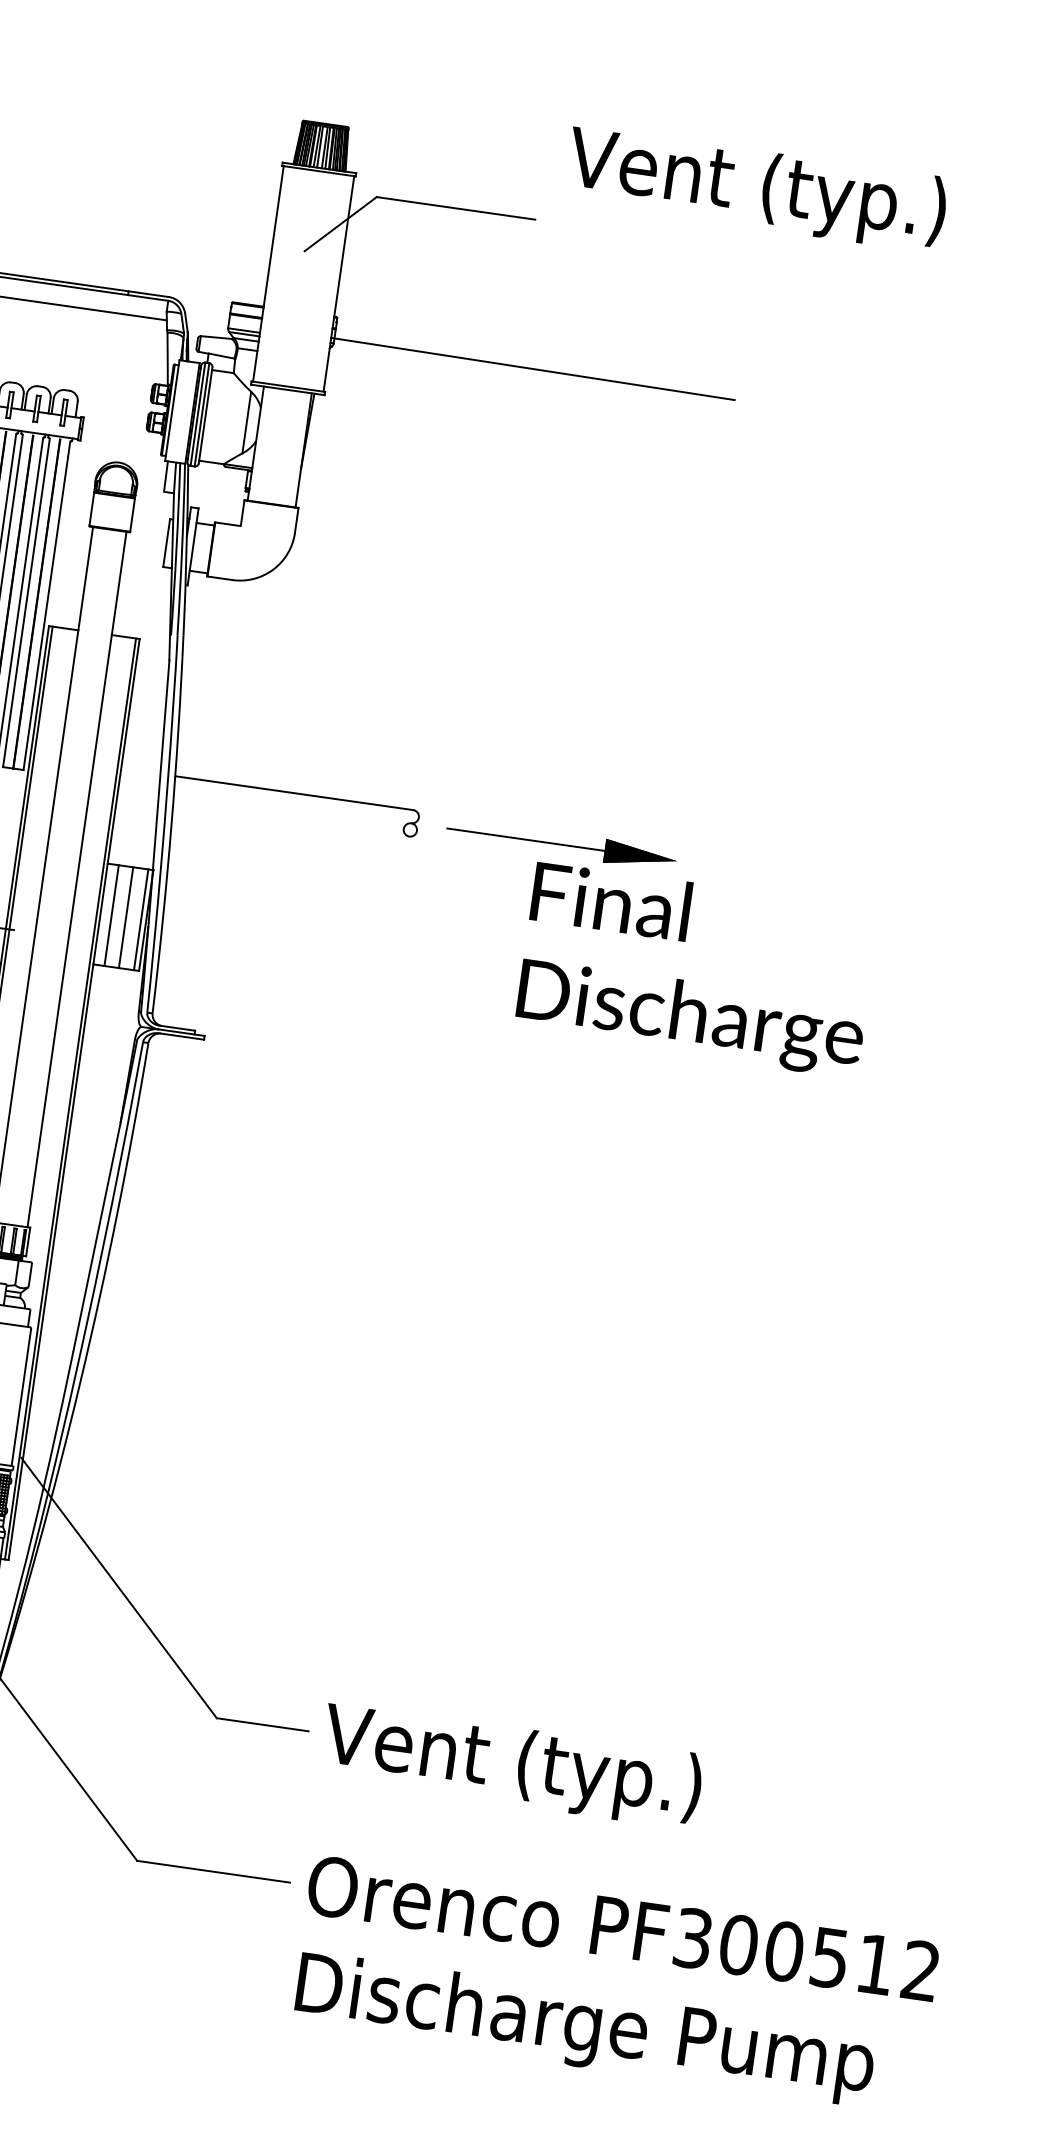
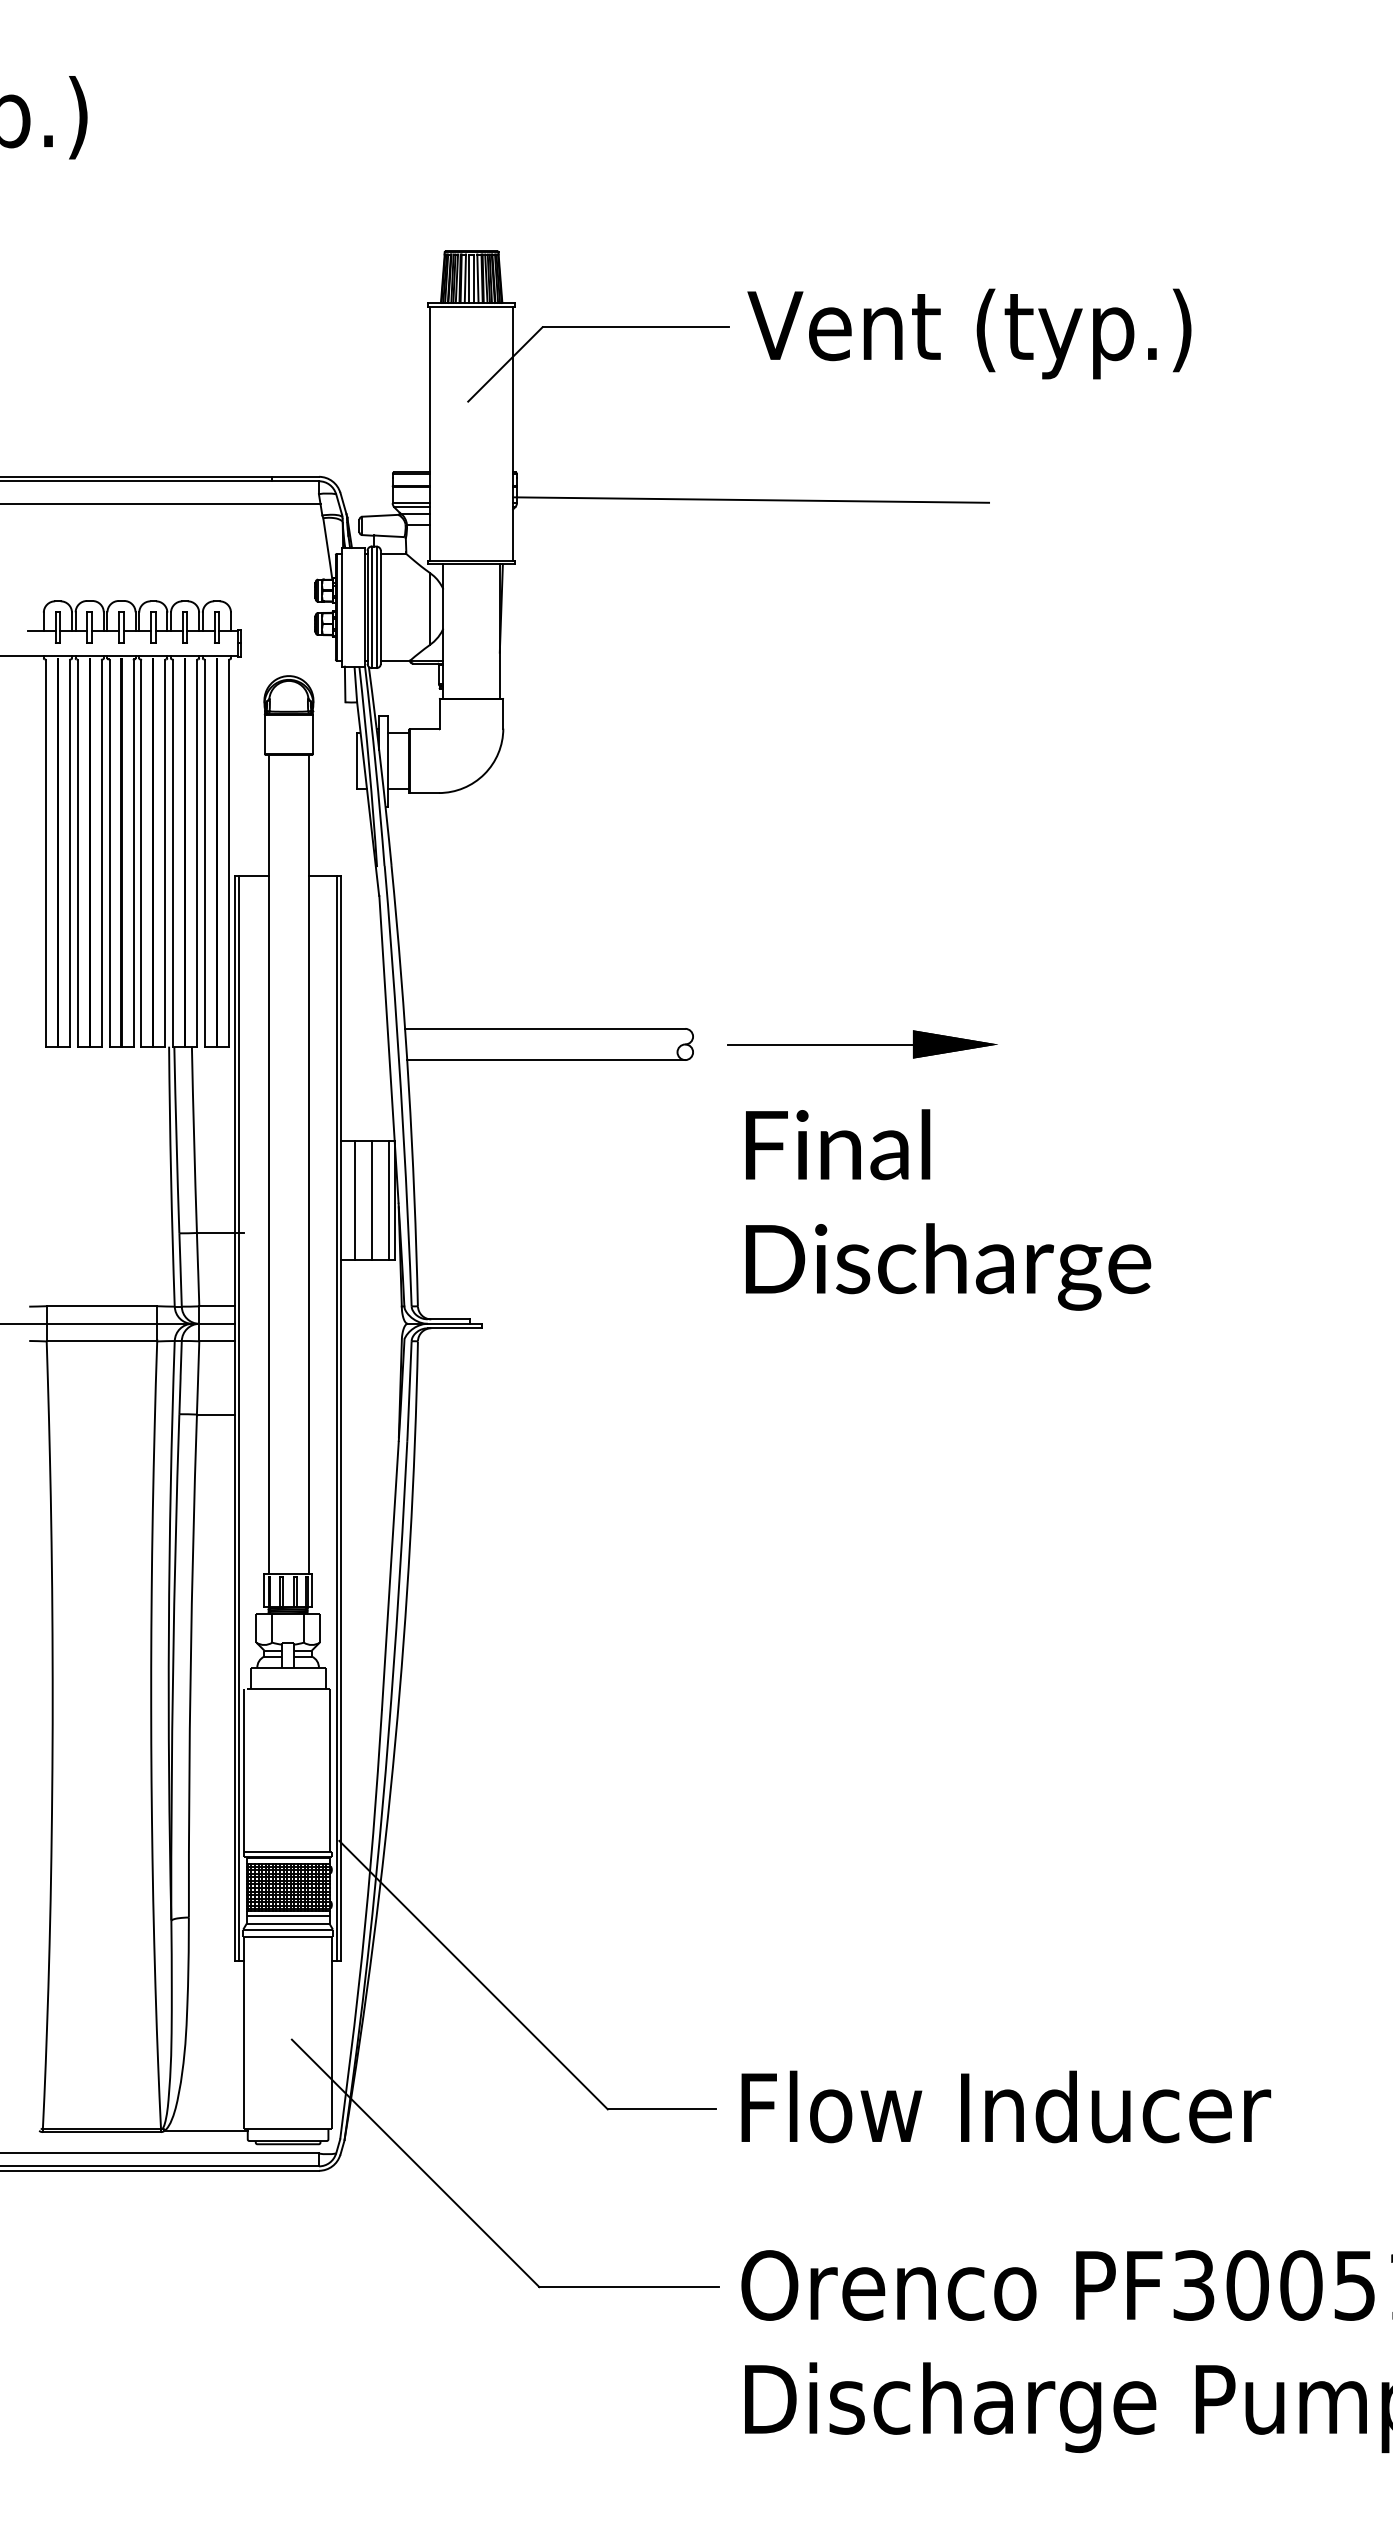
text: (756, 188) -> (969, 333), moved
line: (291, 820) -> (546, 1060), added
text: (697, 969) -> (948, 1209), moved
text: (551, 1771) -> (1002, 2115), Vent (typ.) -> Flow Inducer

